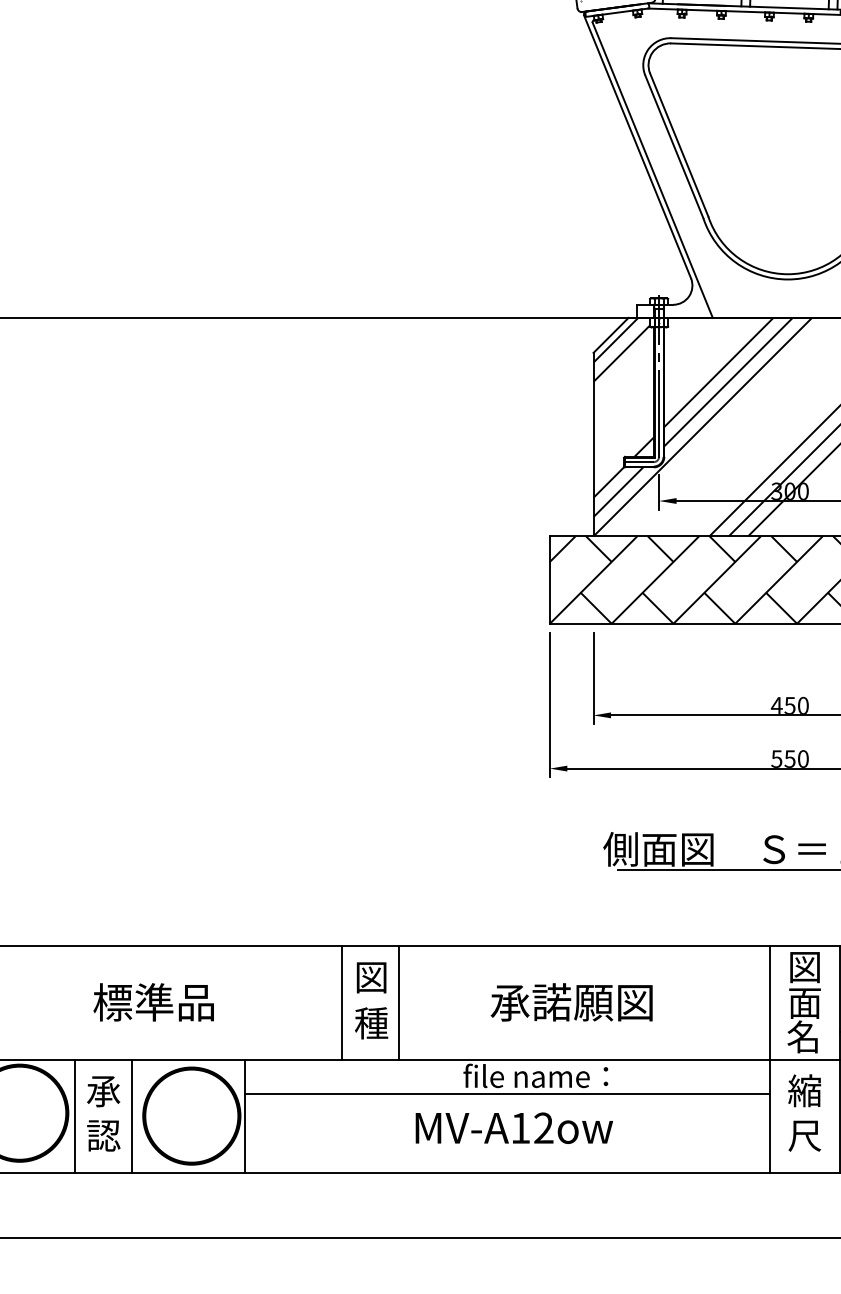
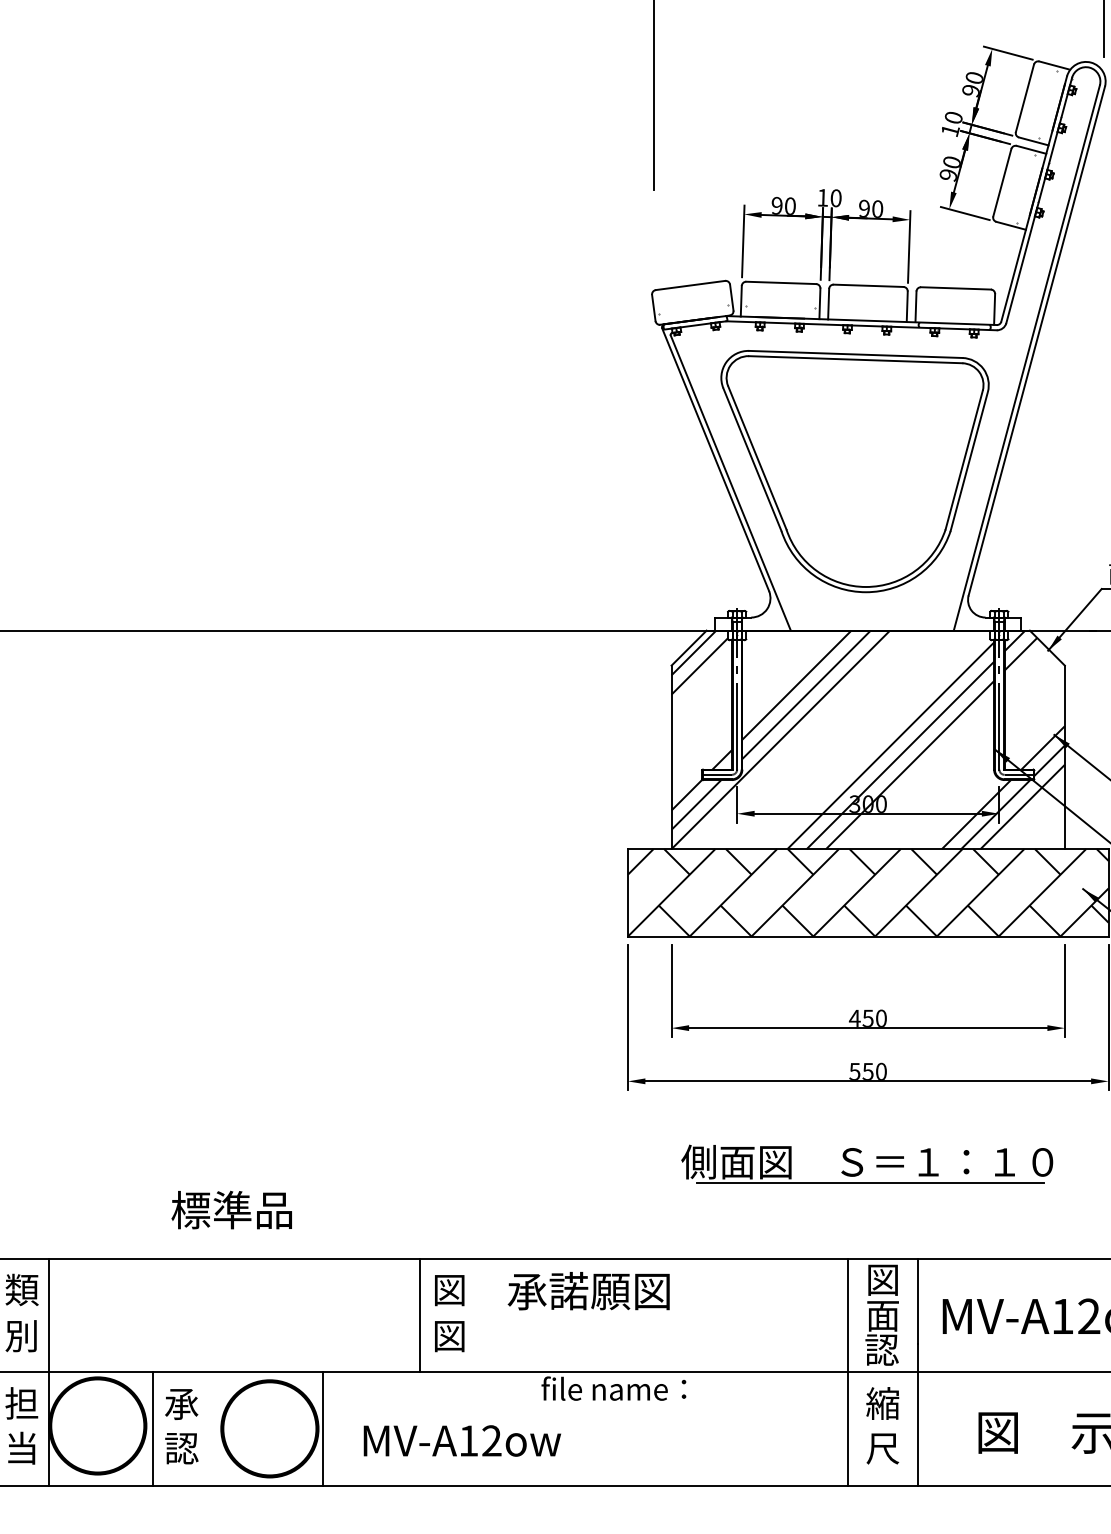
text: (153, 1001) -> (231, 1209), moved
line: (398, 1002) -> (476, 1315), removed
text: (571, 1002) -> (588, 1291), moved
text: (371, 1023) -> (449, 1336), 種 -> 図
text: (803, 1036) -> (881, 1349), 名 -> 認
line: (507, 1094) -> (585, 1407), removed
line: (131, 1115) -> (209, 1428), removed
text: (513, 1127) -> (461, 1440), moved

